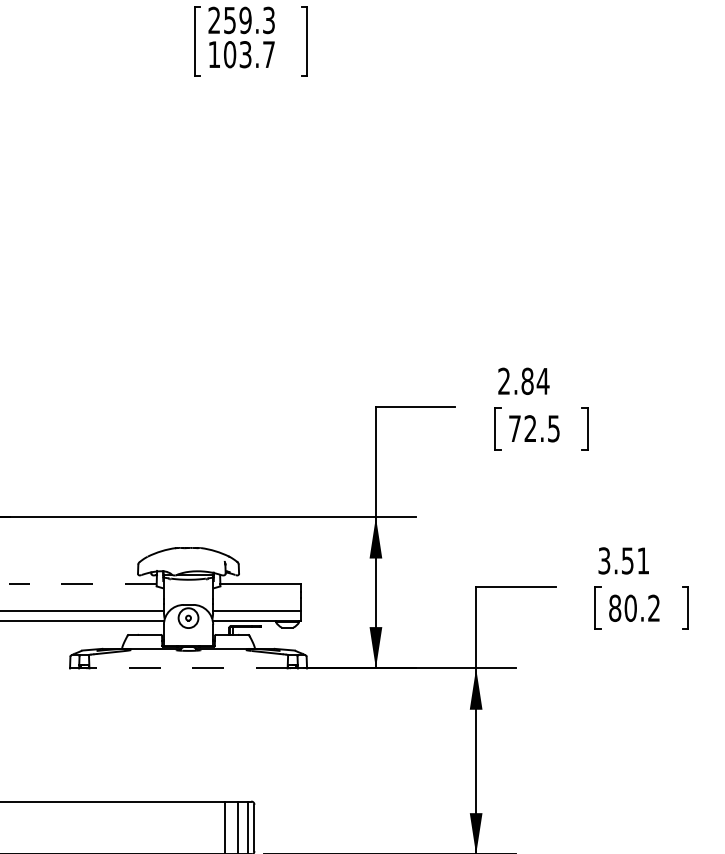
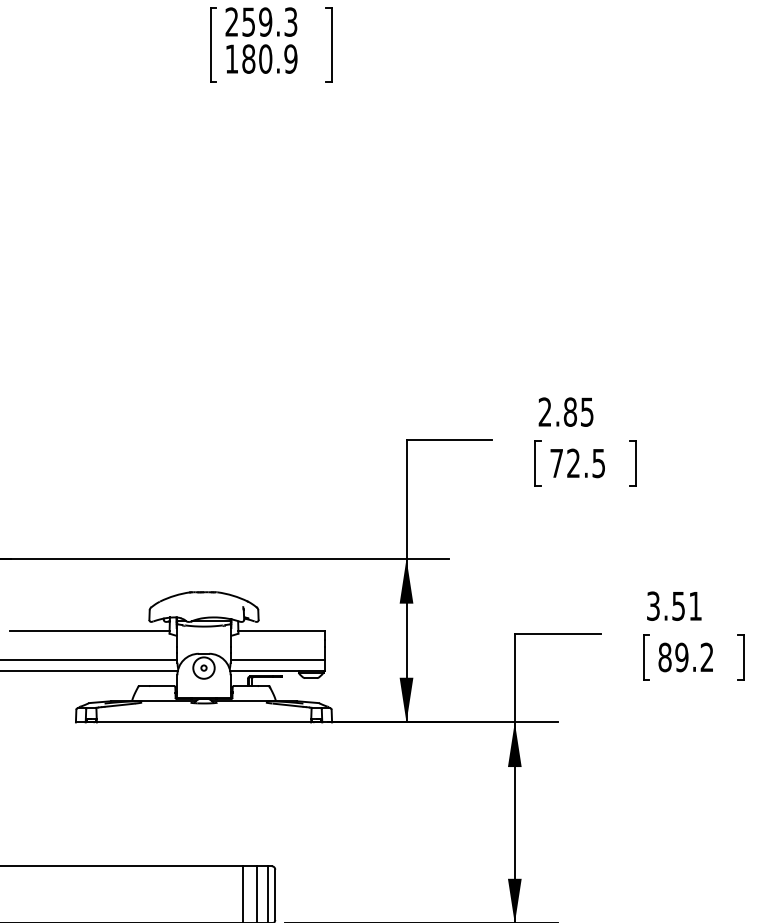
text: (249, 54) -> (269, 58), 103.7 -> 180.9
text: (542, 381) -> (586, 412), 2.84 -> 2.85
line: (82, 583) -> (89, 630), dashed -> solid
text: (630, 607) -> (681, 656), 80.2 -> 89.2
line: (188, 668) -> (203, 722), dashed -> solid

